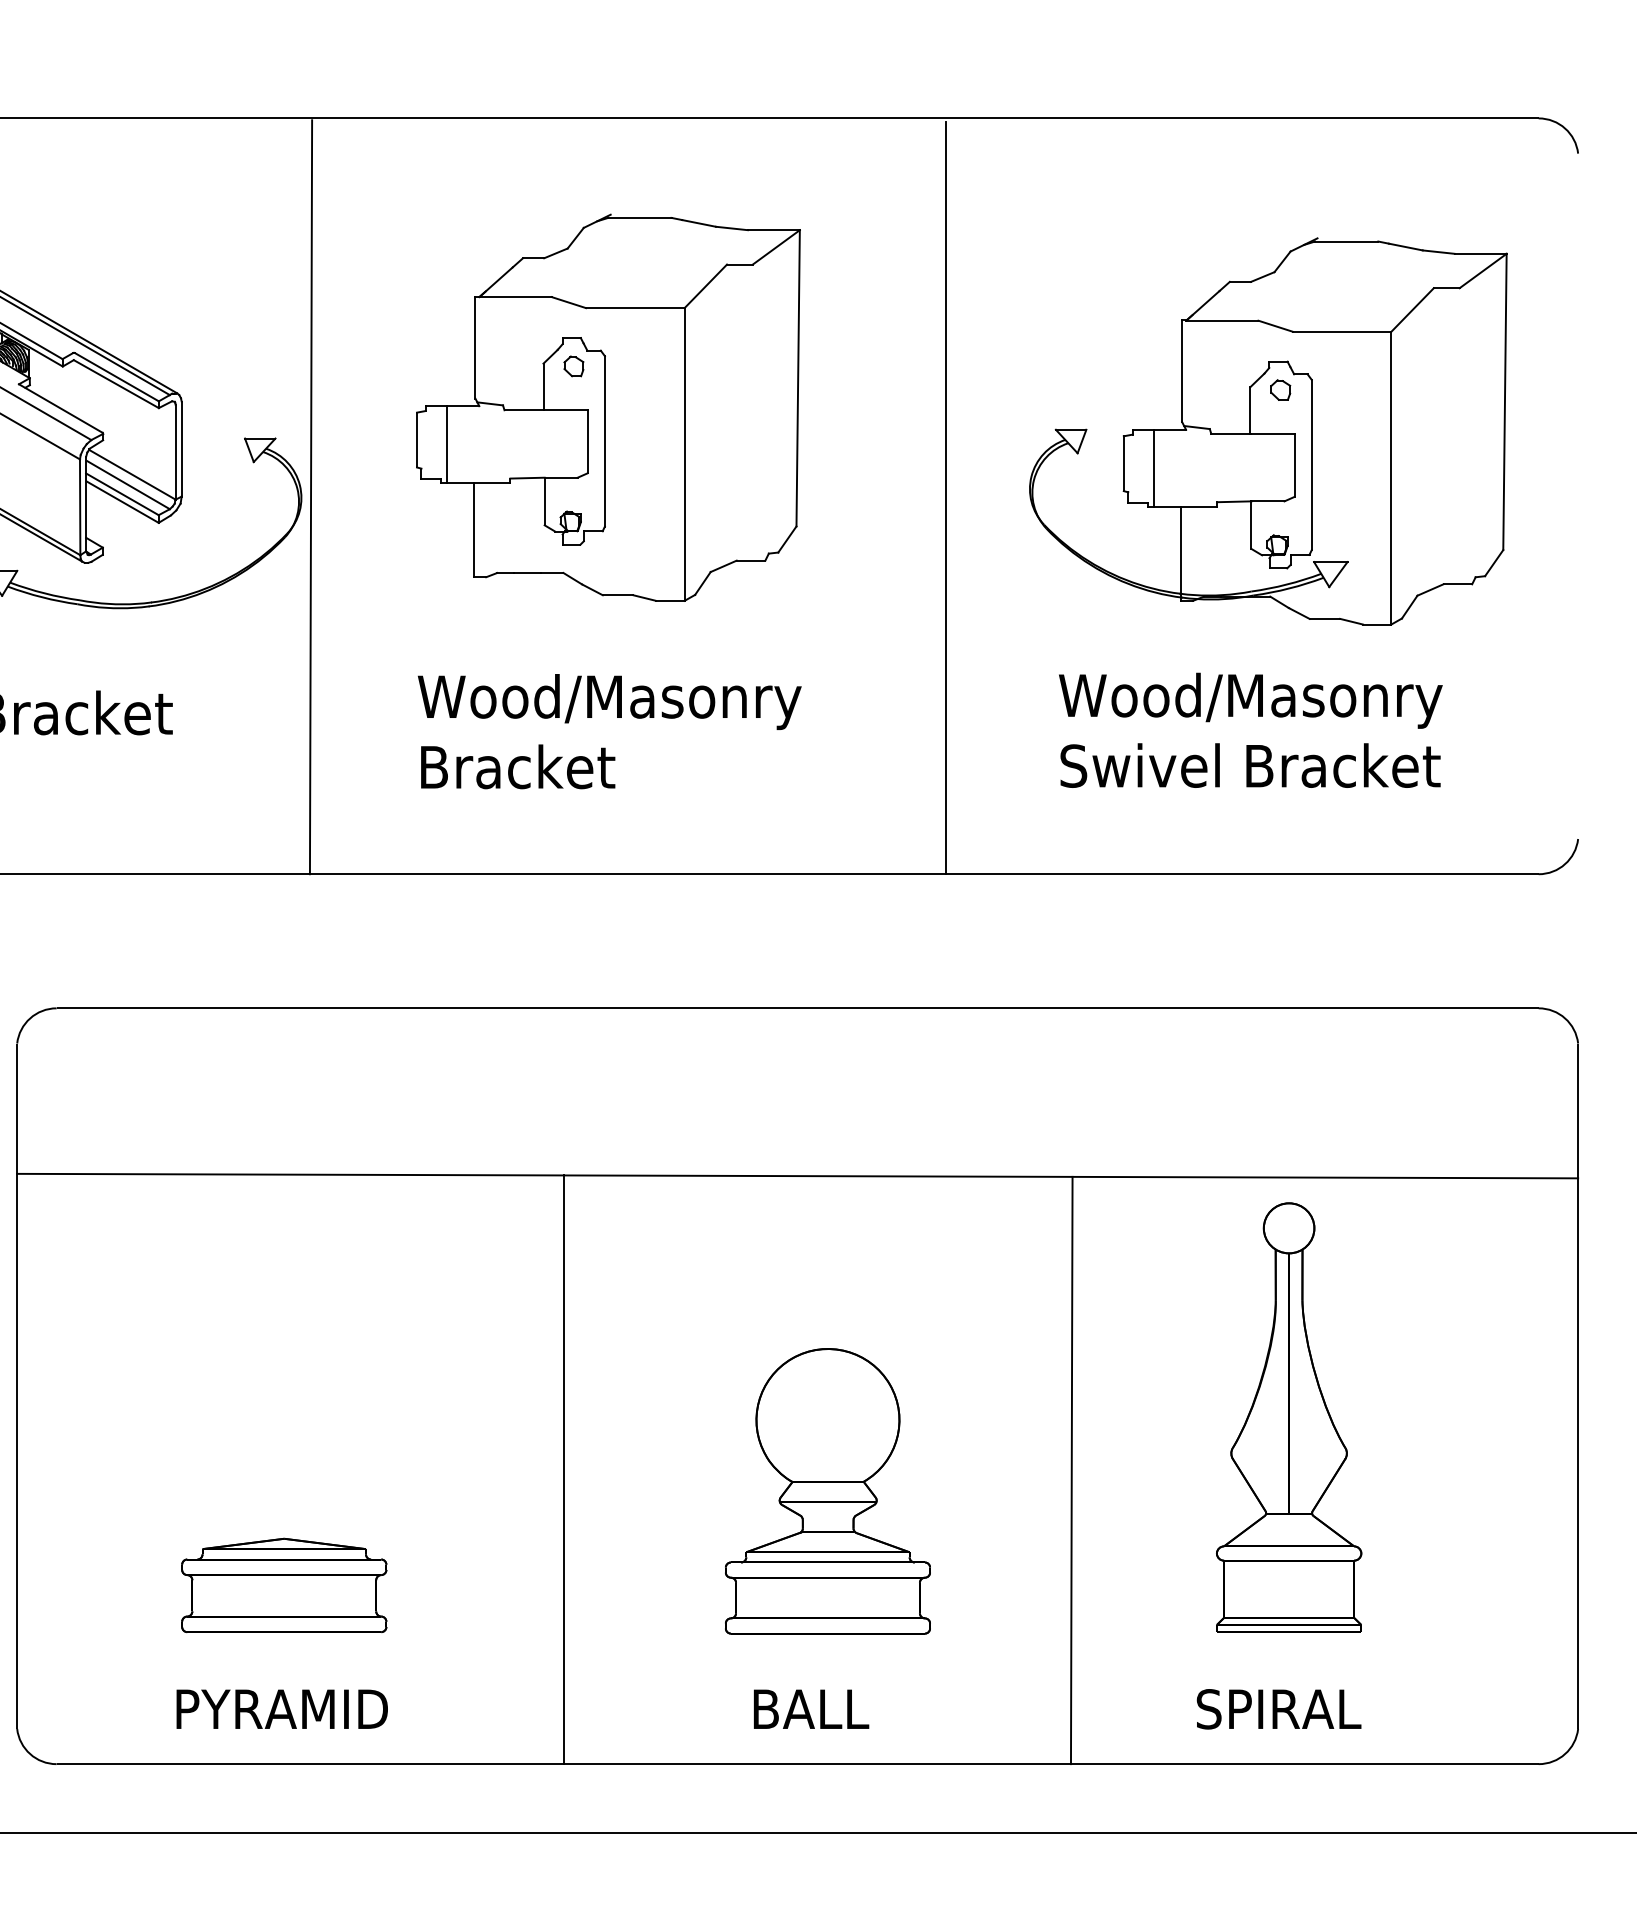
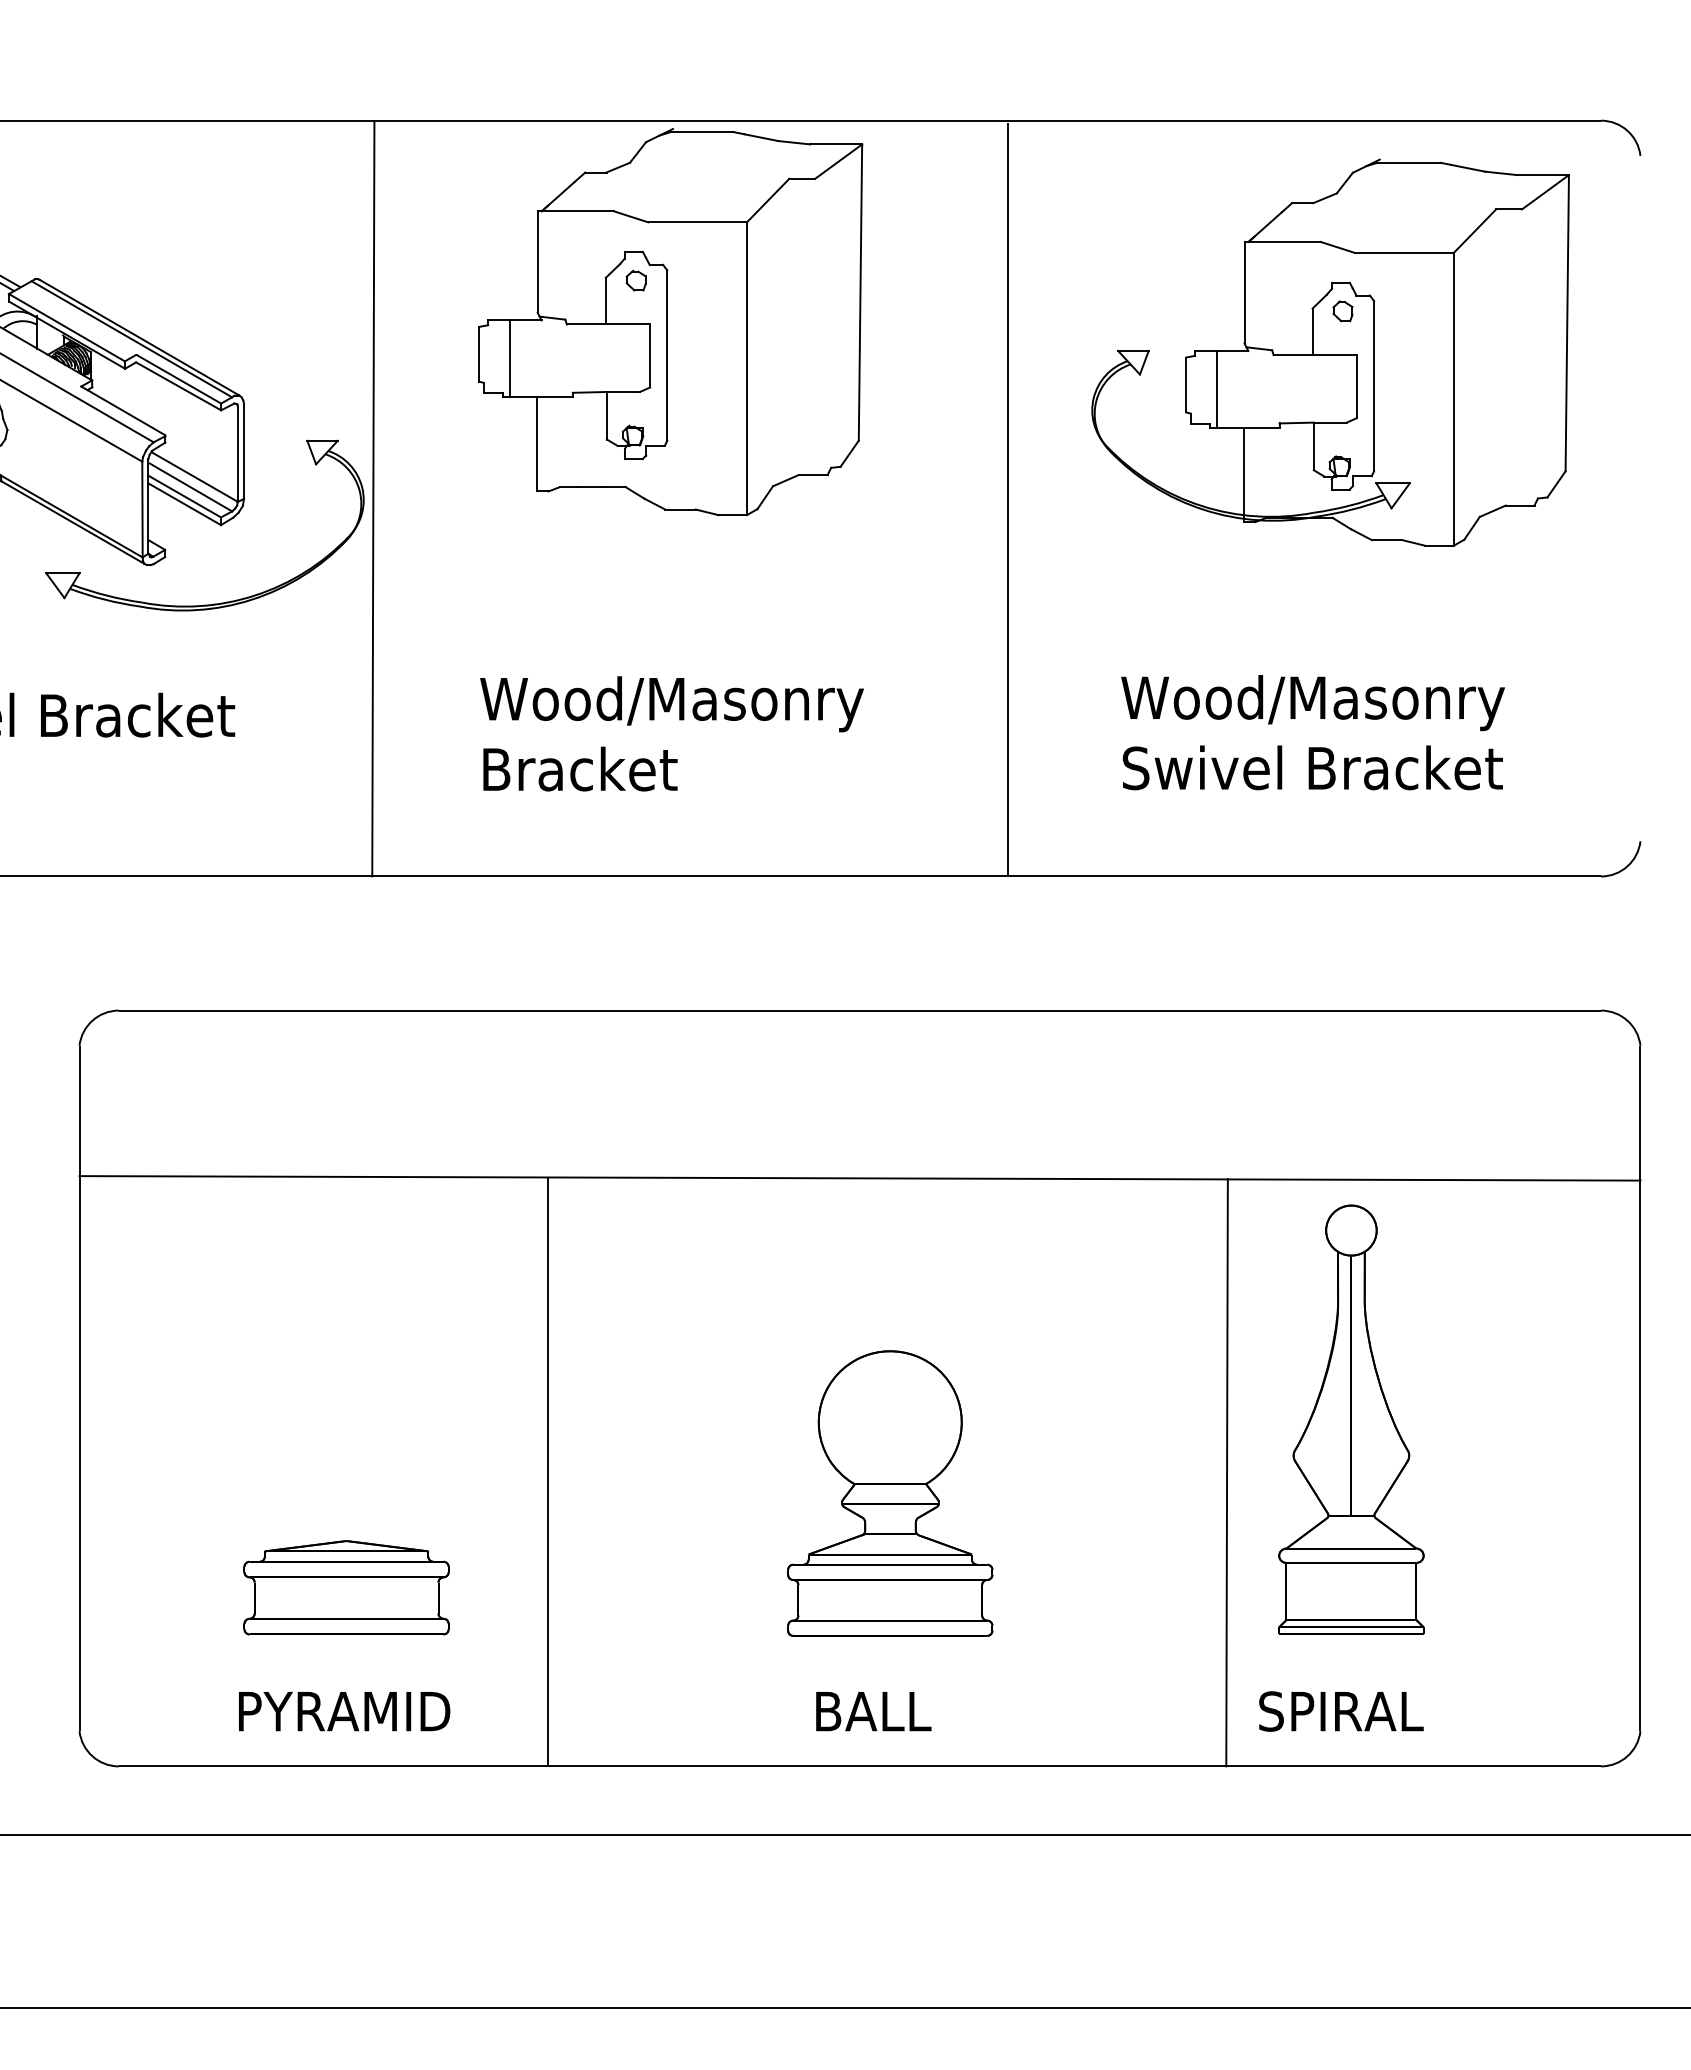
part: (608, 408) -> (670, 322), moved
part: (1268, 431) -> (1330, 352), moved
line: (564, 1469) -> (548, 1471), moved
line: (1071, 1470) -> (1226, 1472), moved

